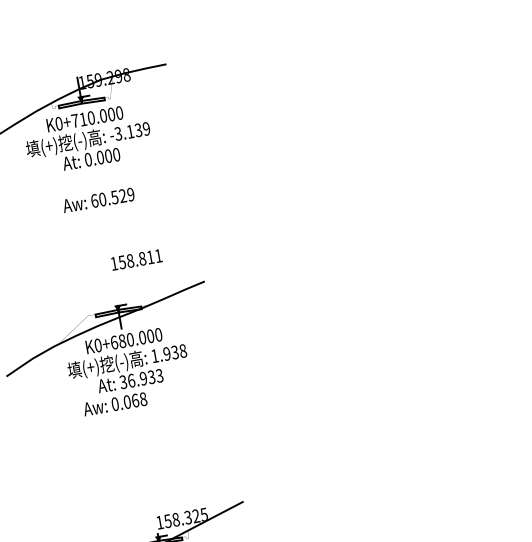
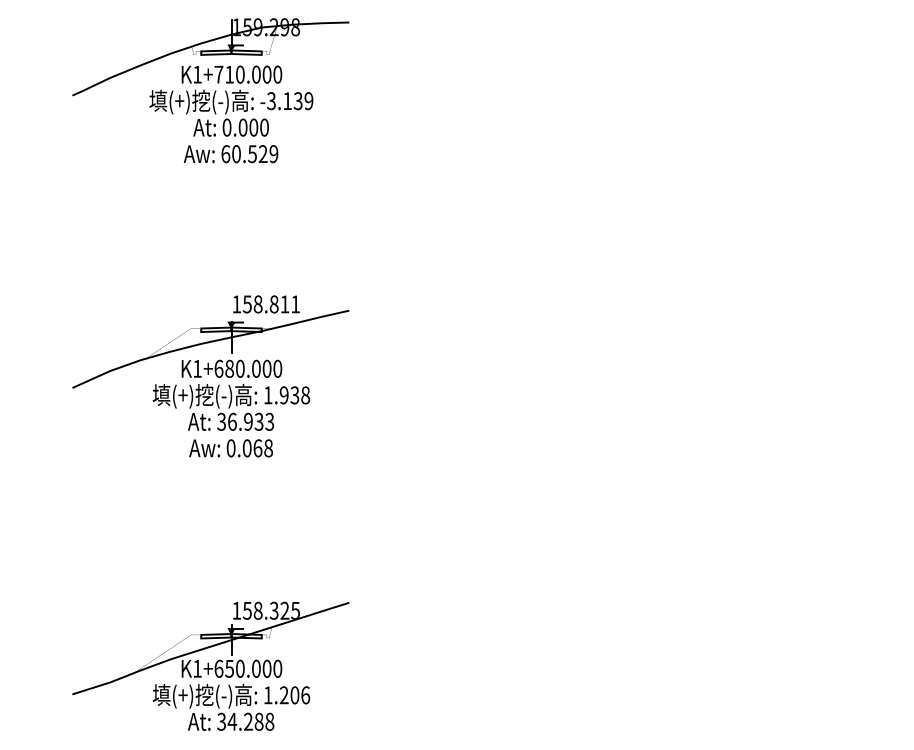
text: (59, 123) -> (197, 74), K0+710.000 -> K1+710.000
text: (98, 200) -> (230, 154), moved
text: (136, 259) -> (266, 304), moved
text: (98, 345) -> (197, 368), K0+680.000 -> K1+680.000
text: (114, 404) -> (230, 448), moved

